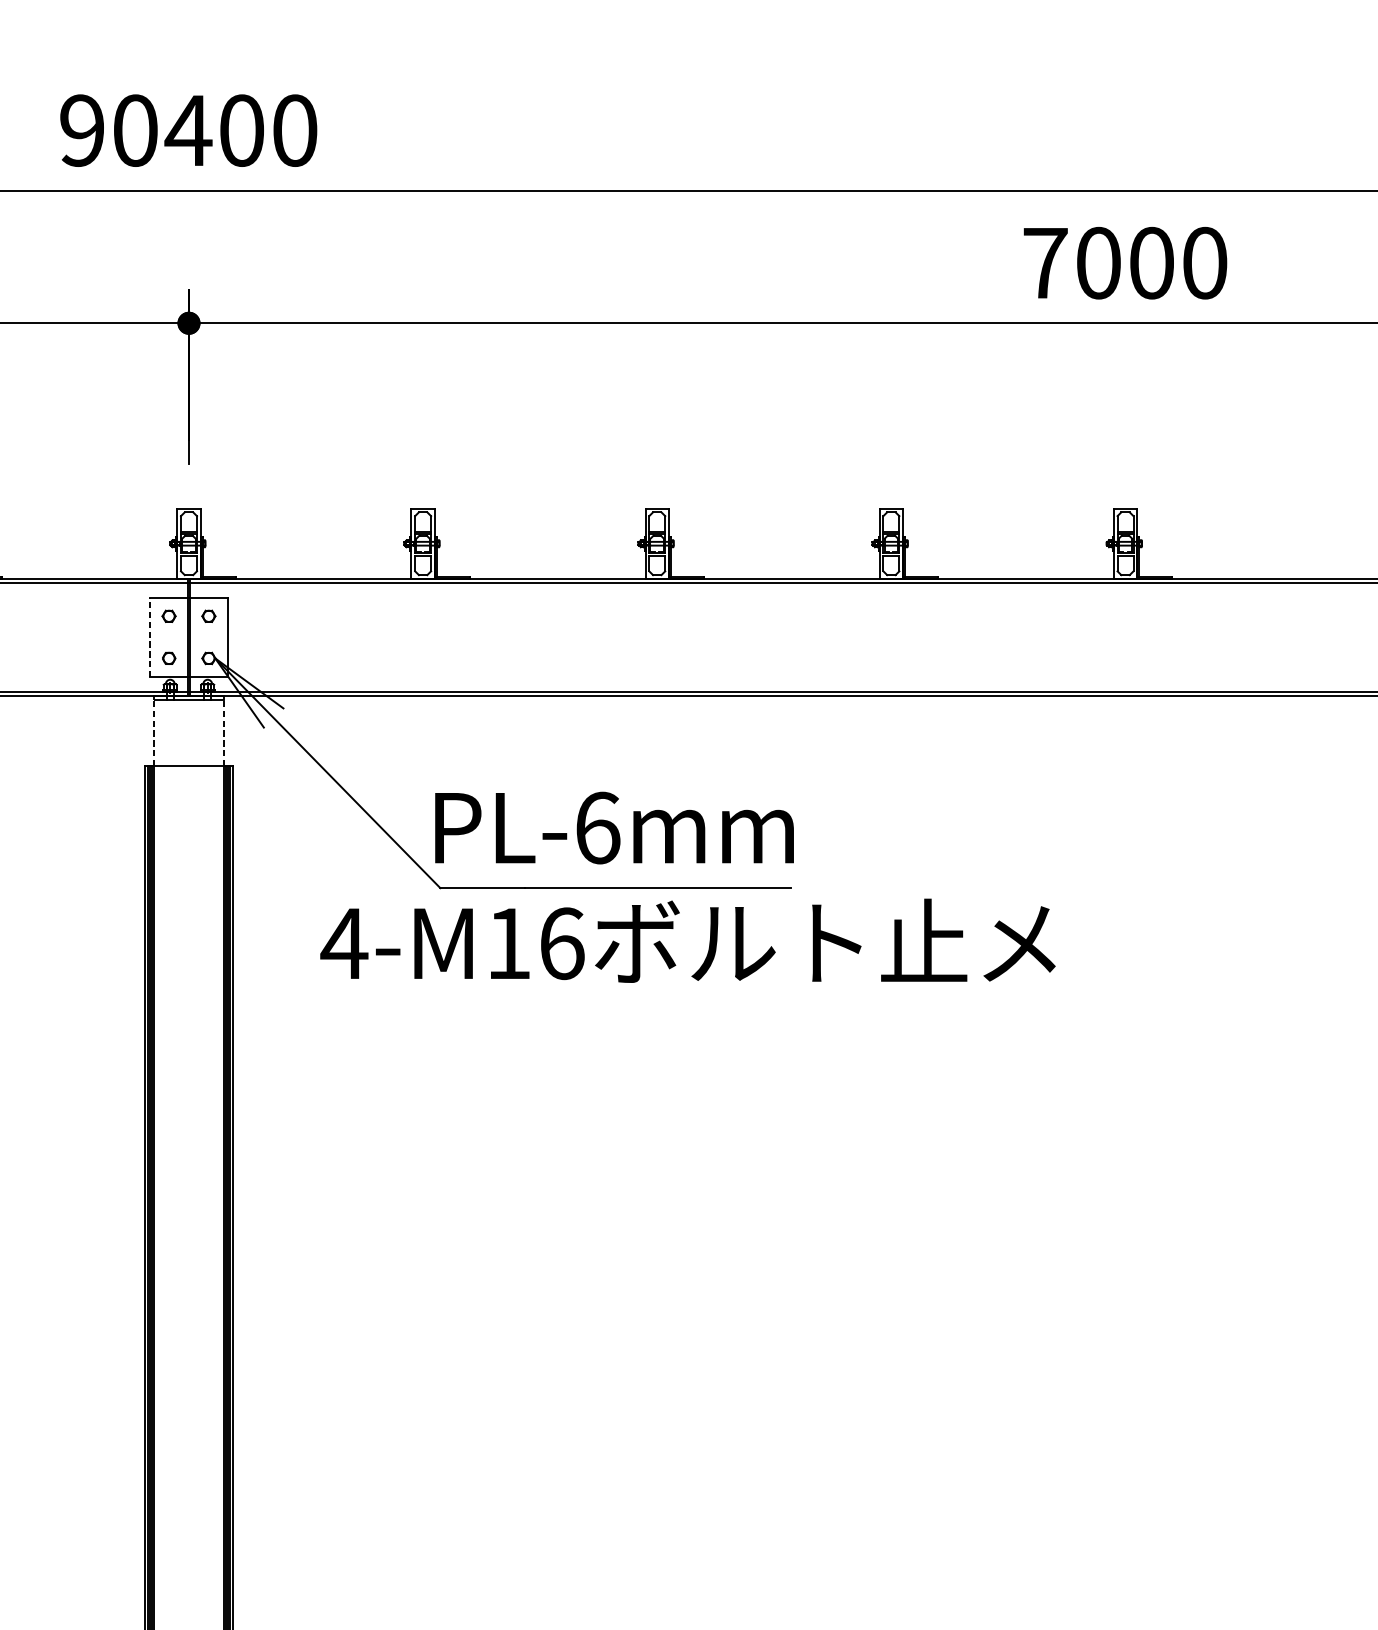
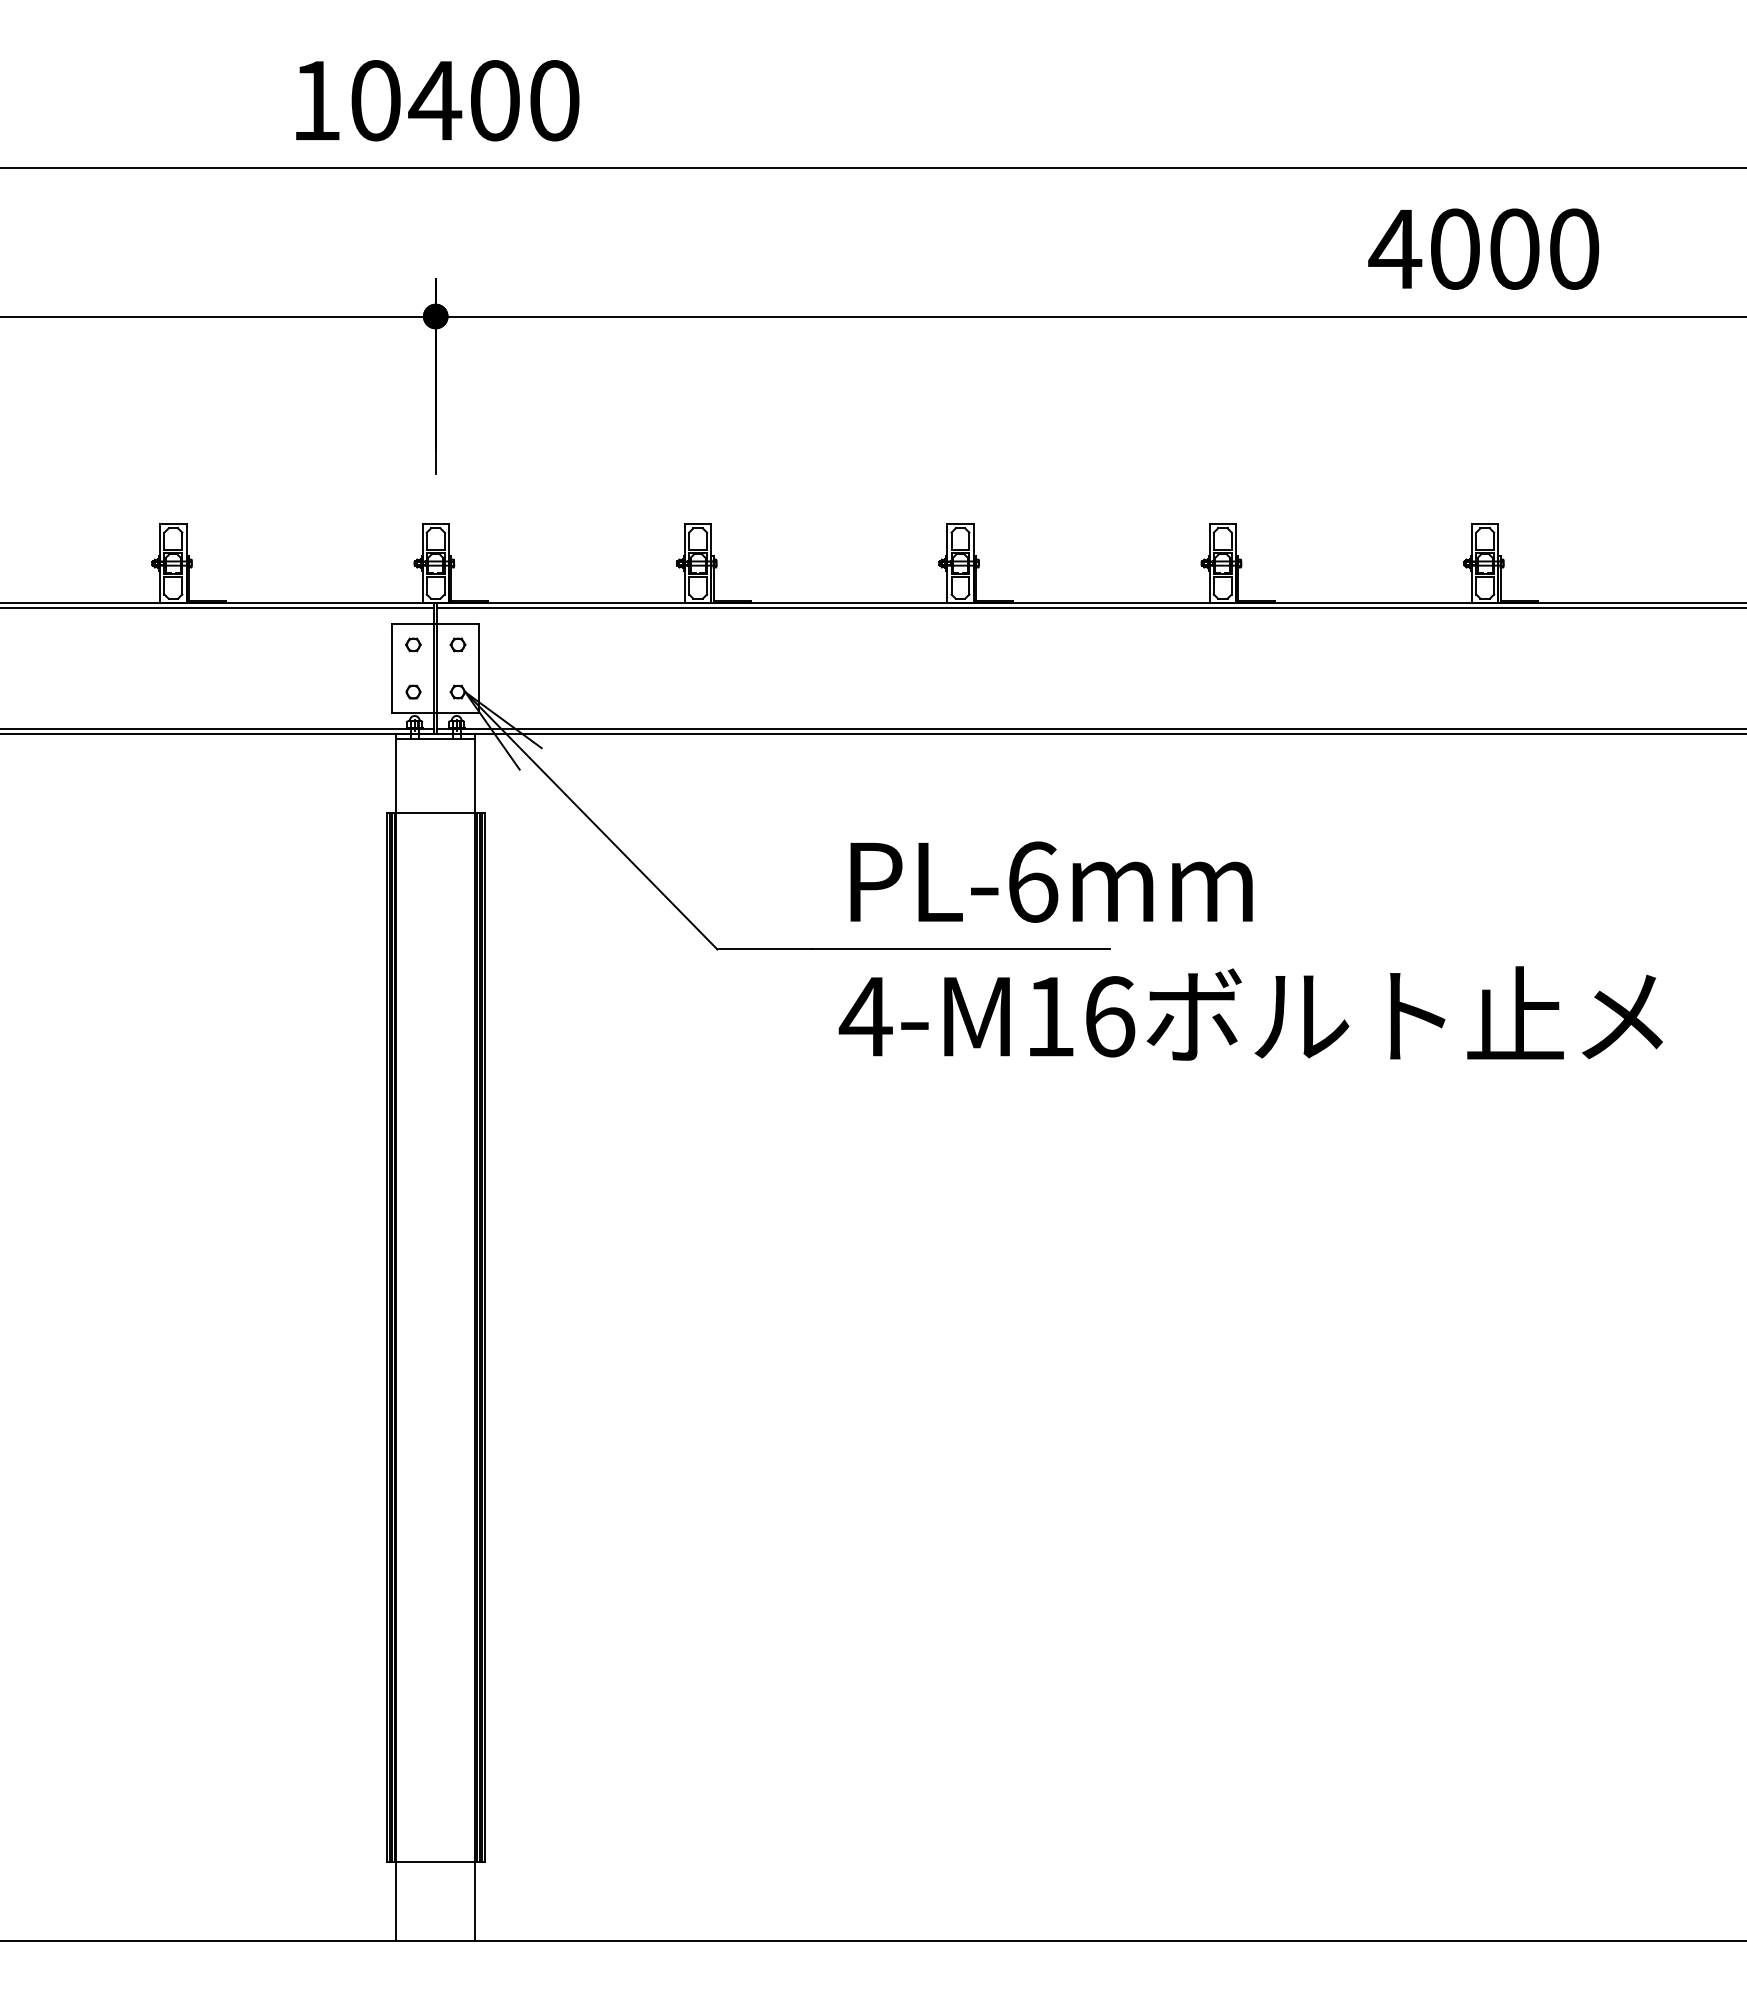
text: (81, 130) -> (315, 100), 90400 -> 10400
text: (1045, 262) -> (1395, 248), 7000 -> 4000
line: (150, 637) -> (392, 668), dashed -> solid
line: (153, 732) -> (396, 775), dashed -> solid
line: (224, 732) -> (475, 775), dashed -> solid
text: (614, 827) -> (1051, 881), moved
text: (687, 940) -> (1250, 1013), moved

